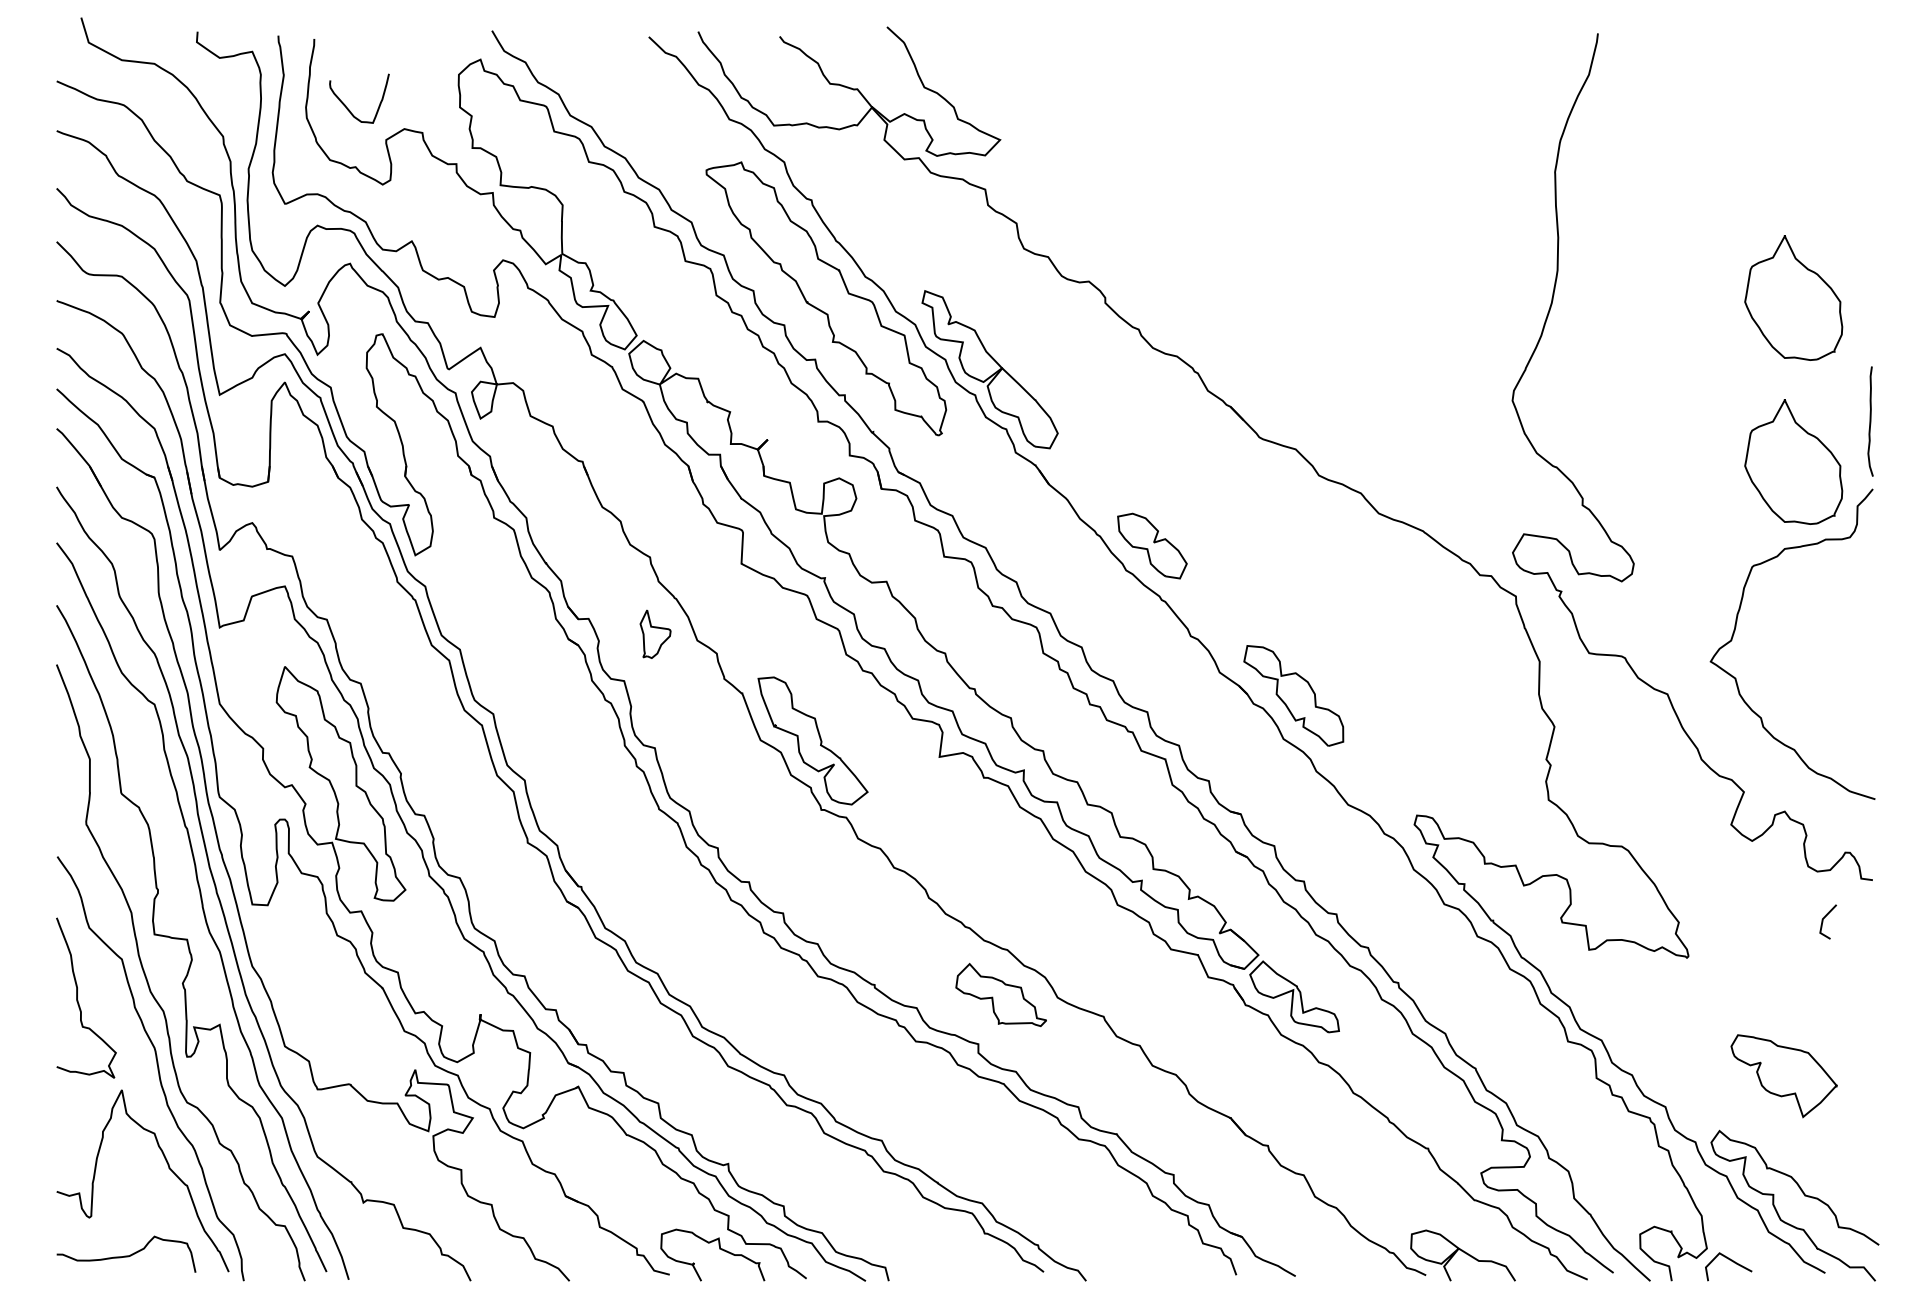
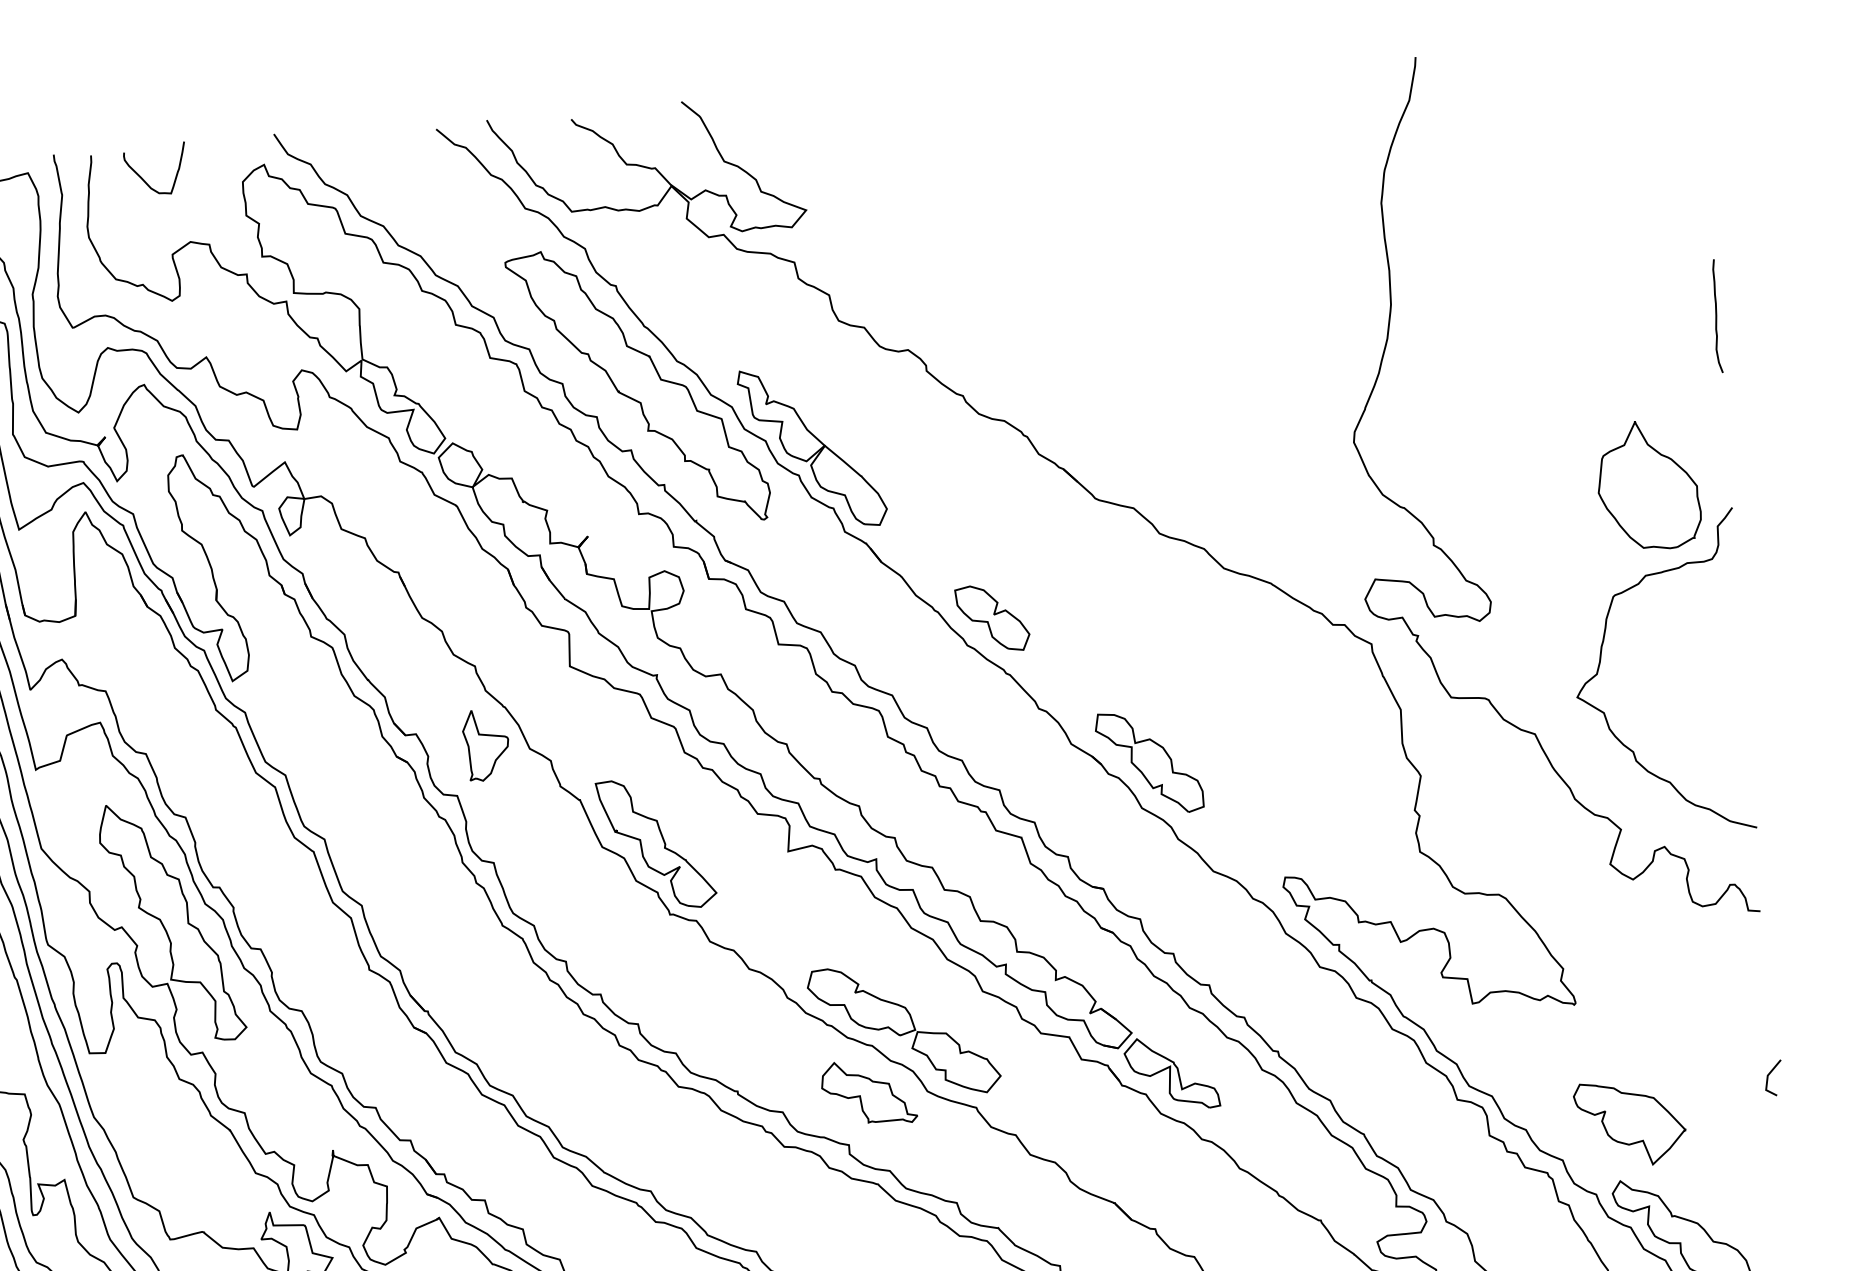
curve: (346, 105) -> (142, 177), moved
part: (1793, 297) -> (1636, 315), removed
curve: (1870, 421) -> (1716, 316), moved
part: (655, 634) -> (486, 745), size x1.43
line: (1823, 921) -> (1768, 1078), moved
part: (1039, 937) -> (904, 1030), added
part: (1783, 1076) -> (1629, 1124), moved

